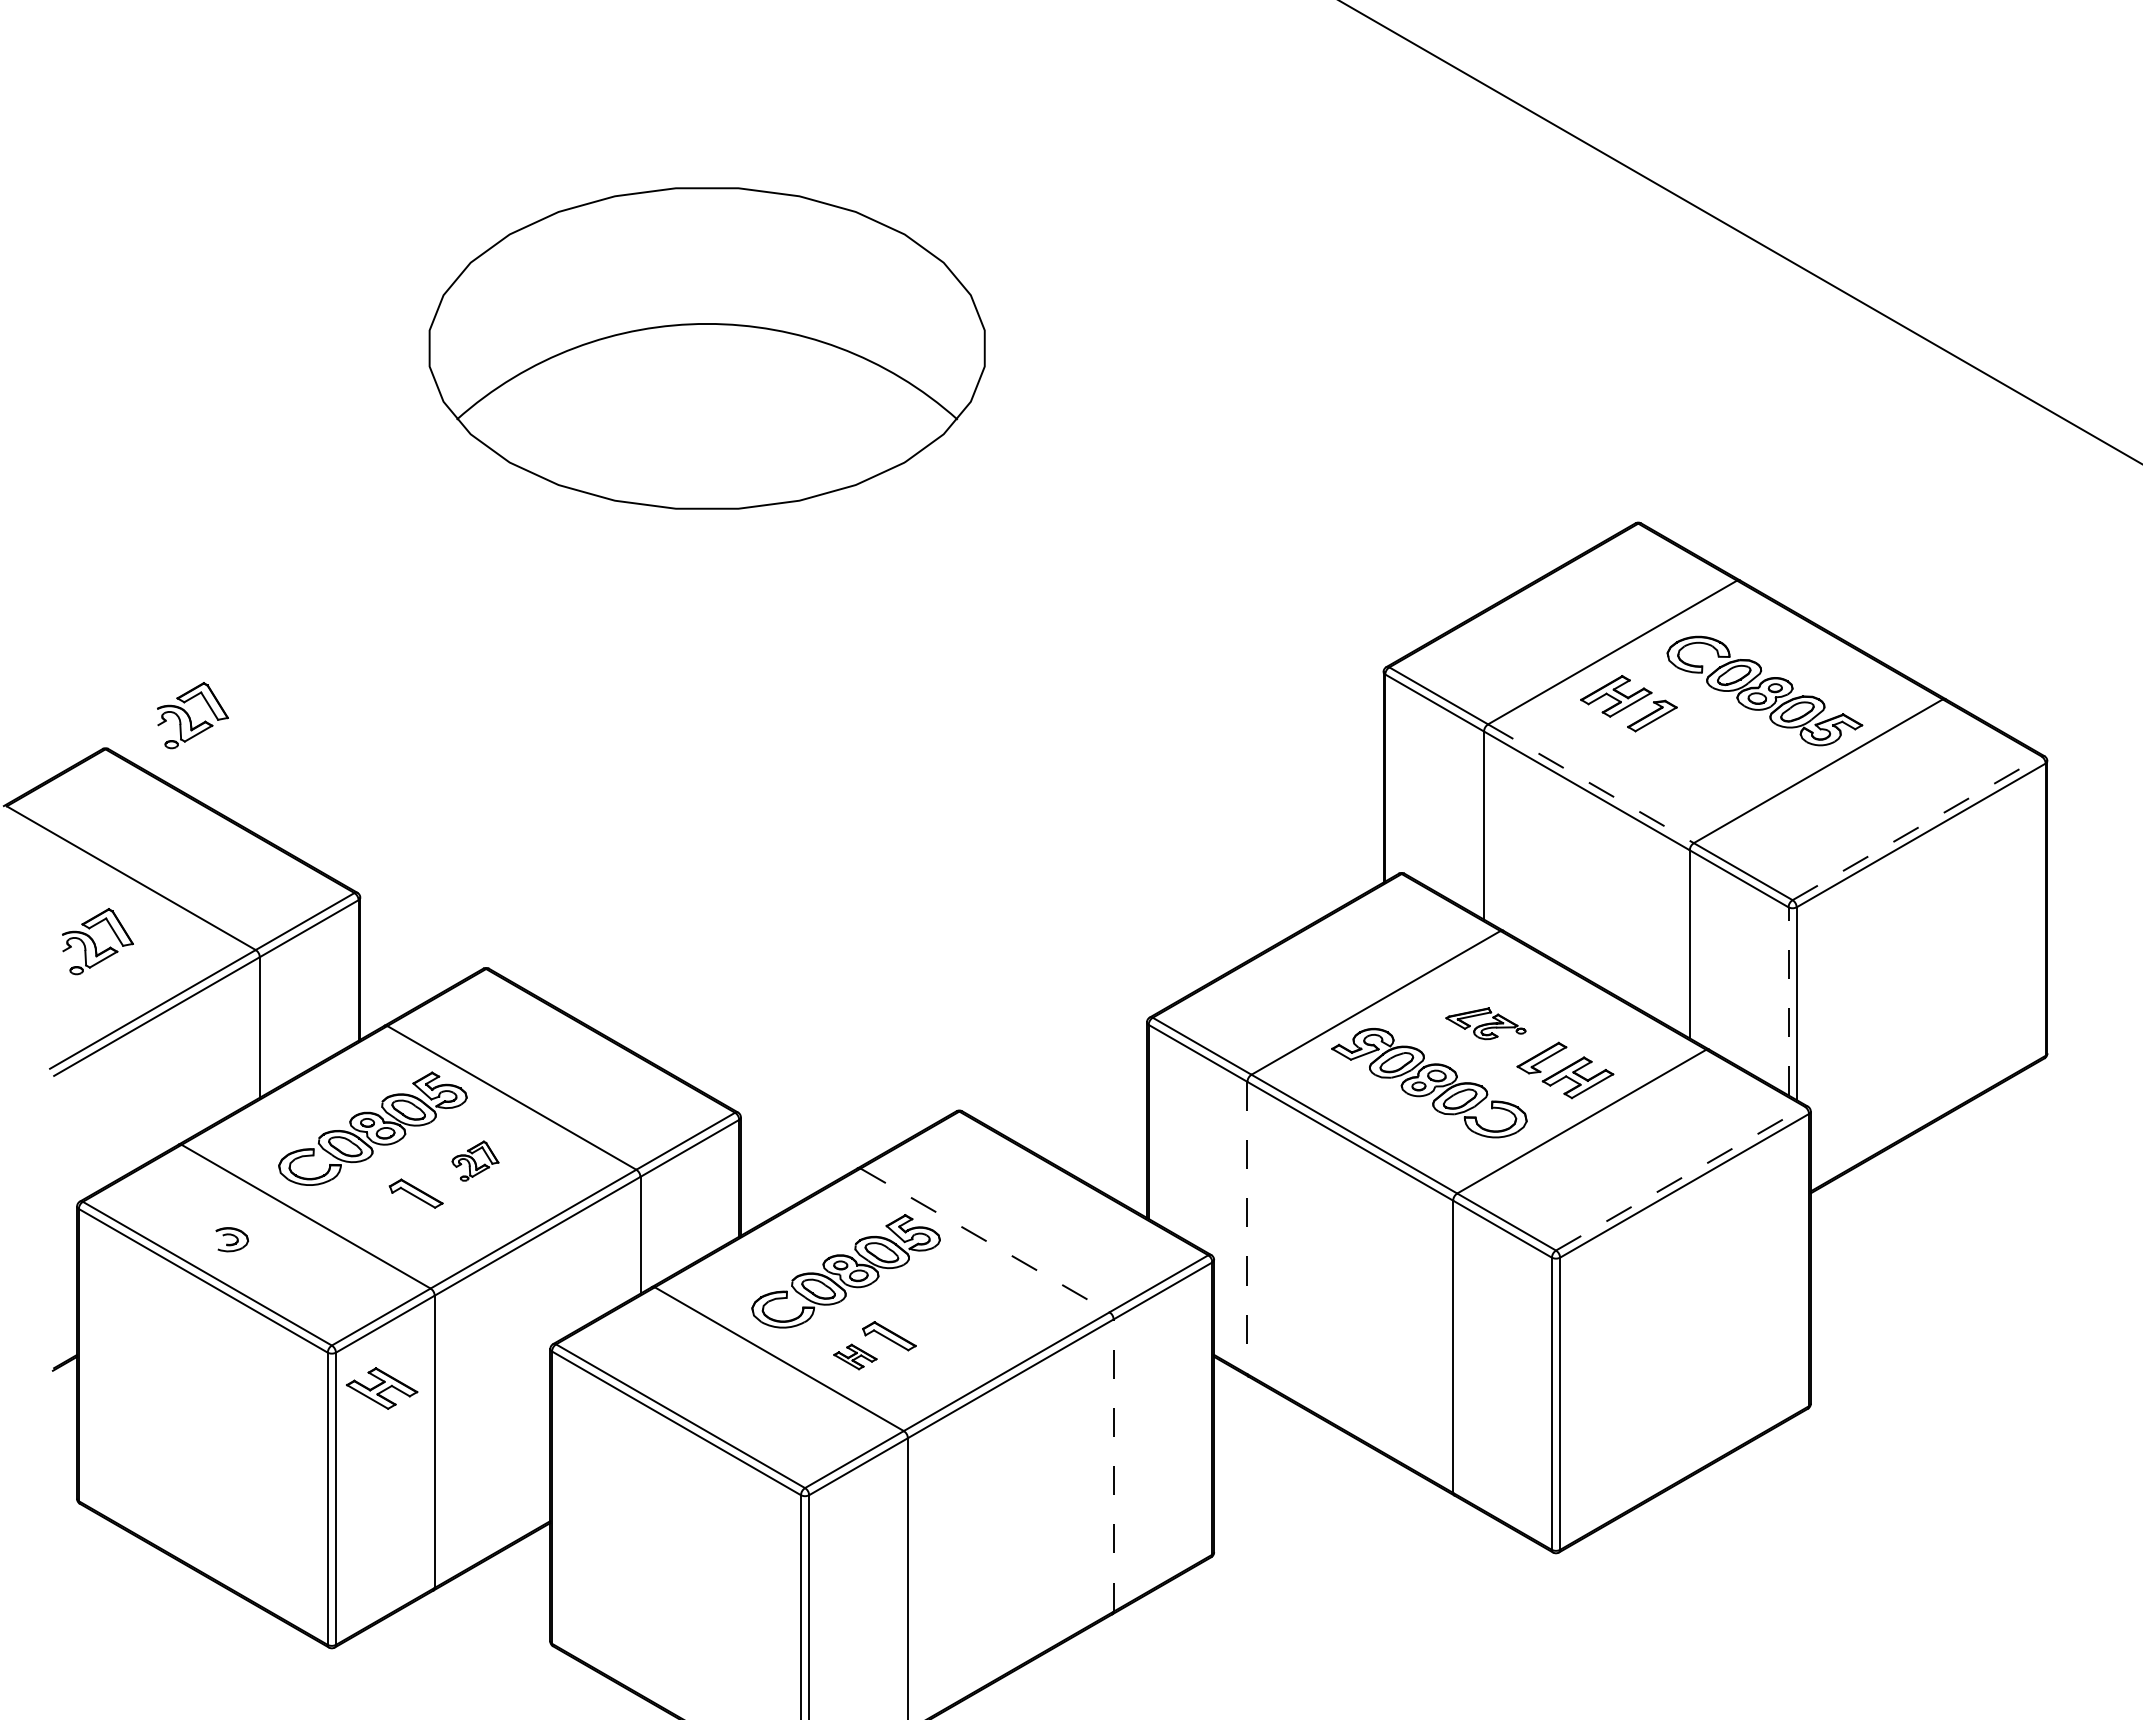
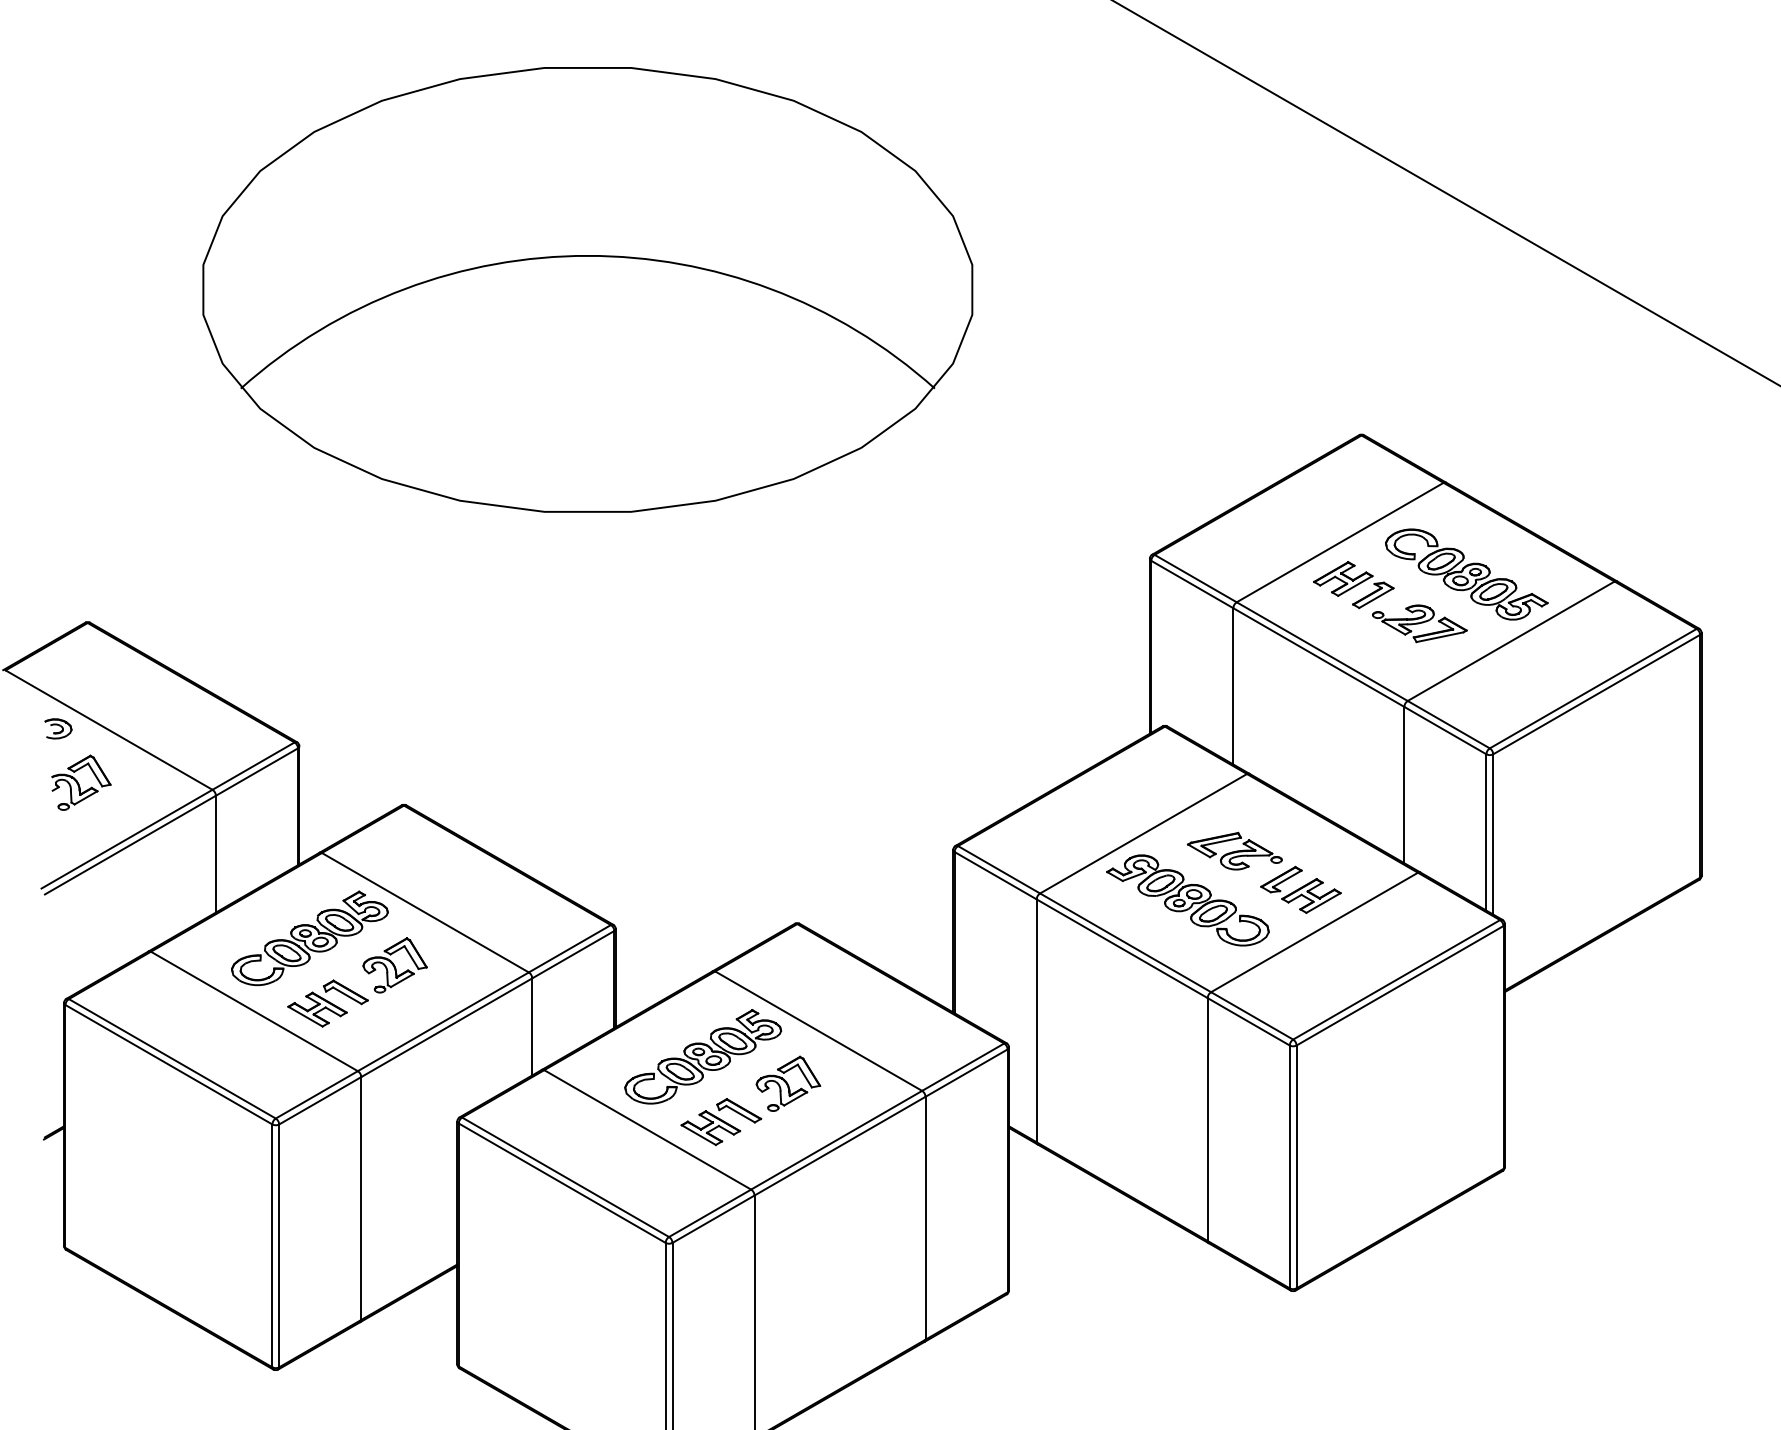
part: (706, 348) -> (587, 289), size x1.67
part: (192, 715) -> (159, 594), removed
part: (1708, 750) -> (1419, 623), added
line: (1590, 783) -> (1321, 651), dashed -> solid
line: (1917, 828) -> (1593, 688), dashed -> solid
line: (1788, 1000) -> (1486, 831), dashed -> solid
part: (1485, 1023) -> (1234, 850), size x1.43
part: (475, 1160) -> (395, 964), size x1.67
line: (1680, 1178) -> (1396, 979), dashed -> solid
line: (1247, 1228) -> (1036, 1021), dashed -> solid
part: (231, 1239) -> (57, 728), moved
line: (985, 1240) -> (819, 1031), dashed -> solid
part: (948, 1303) -> (788, 1083), added
part: (855, 1356) -> (710, 1127), size x1.67
part: (382, 1388) -> (317, 1009), moved
line: (1113, 1465) -> (925, 1218), dashed -> solid

